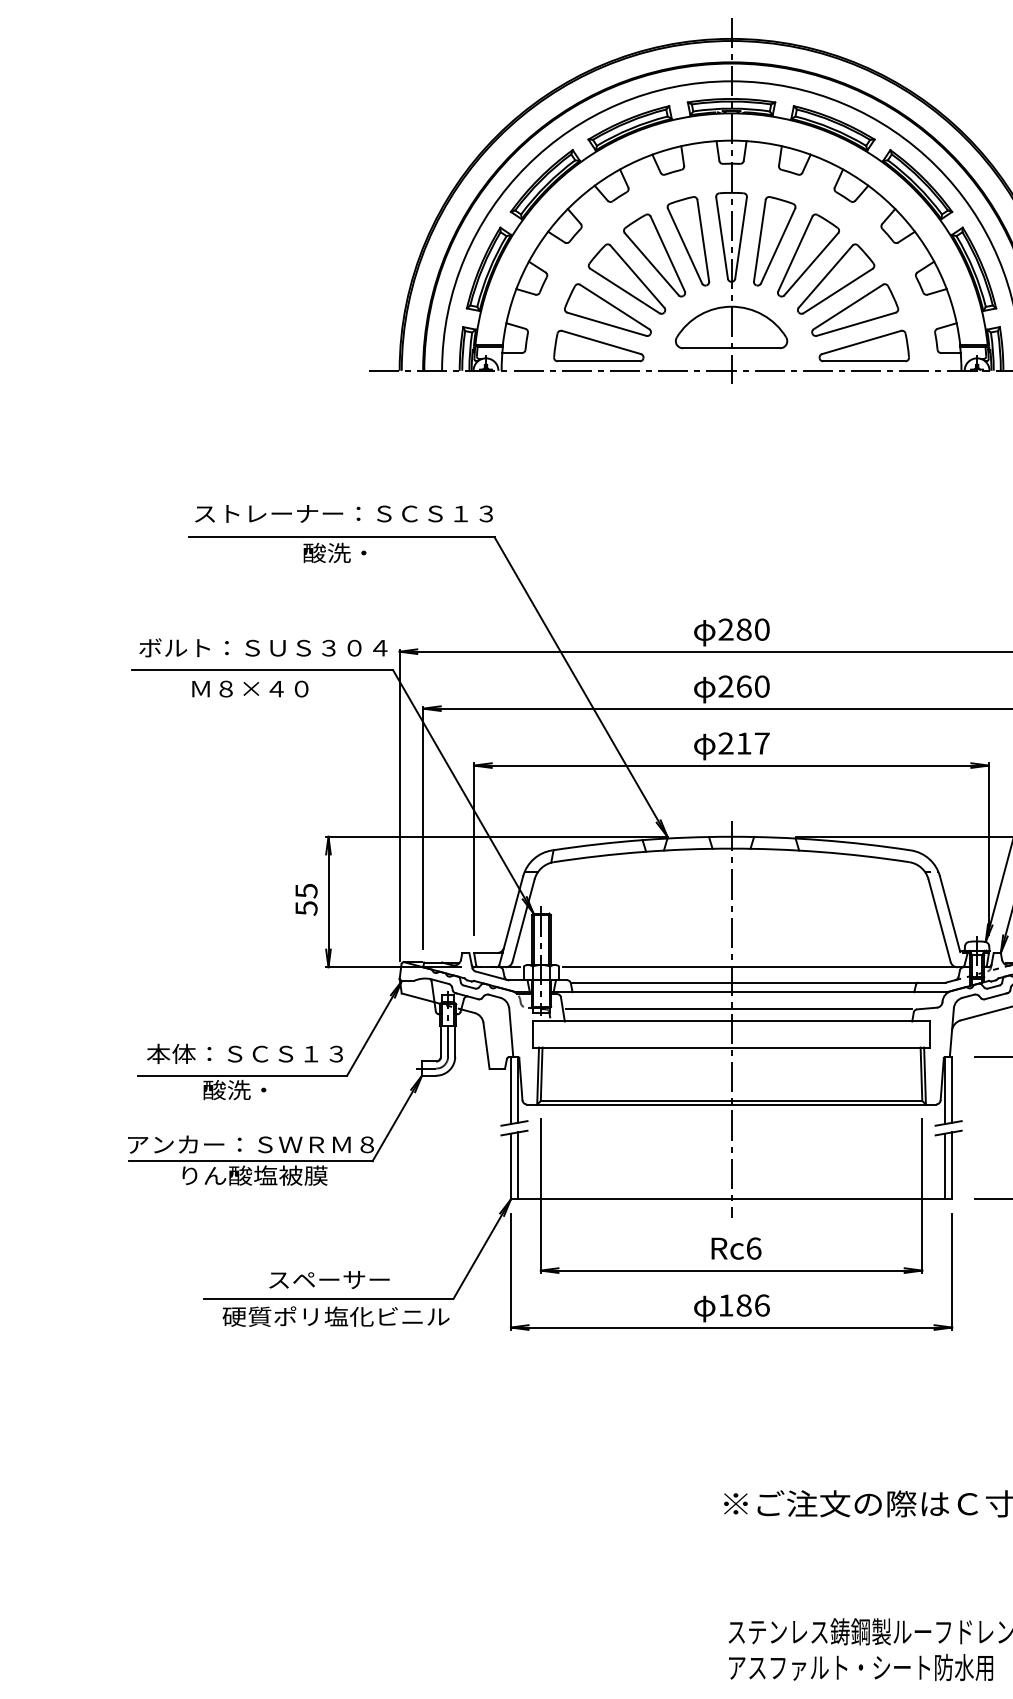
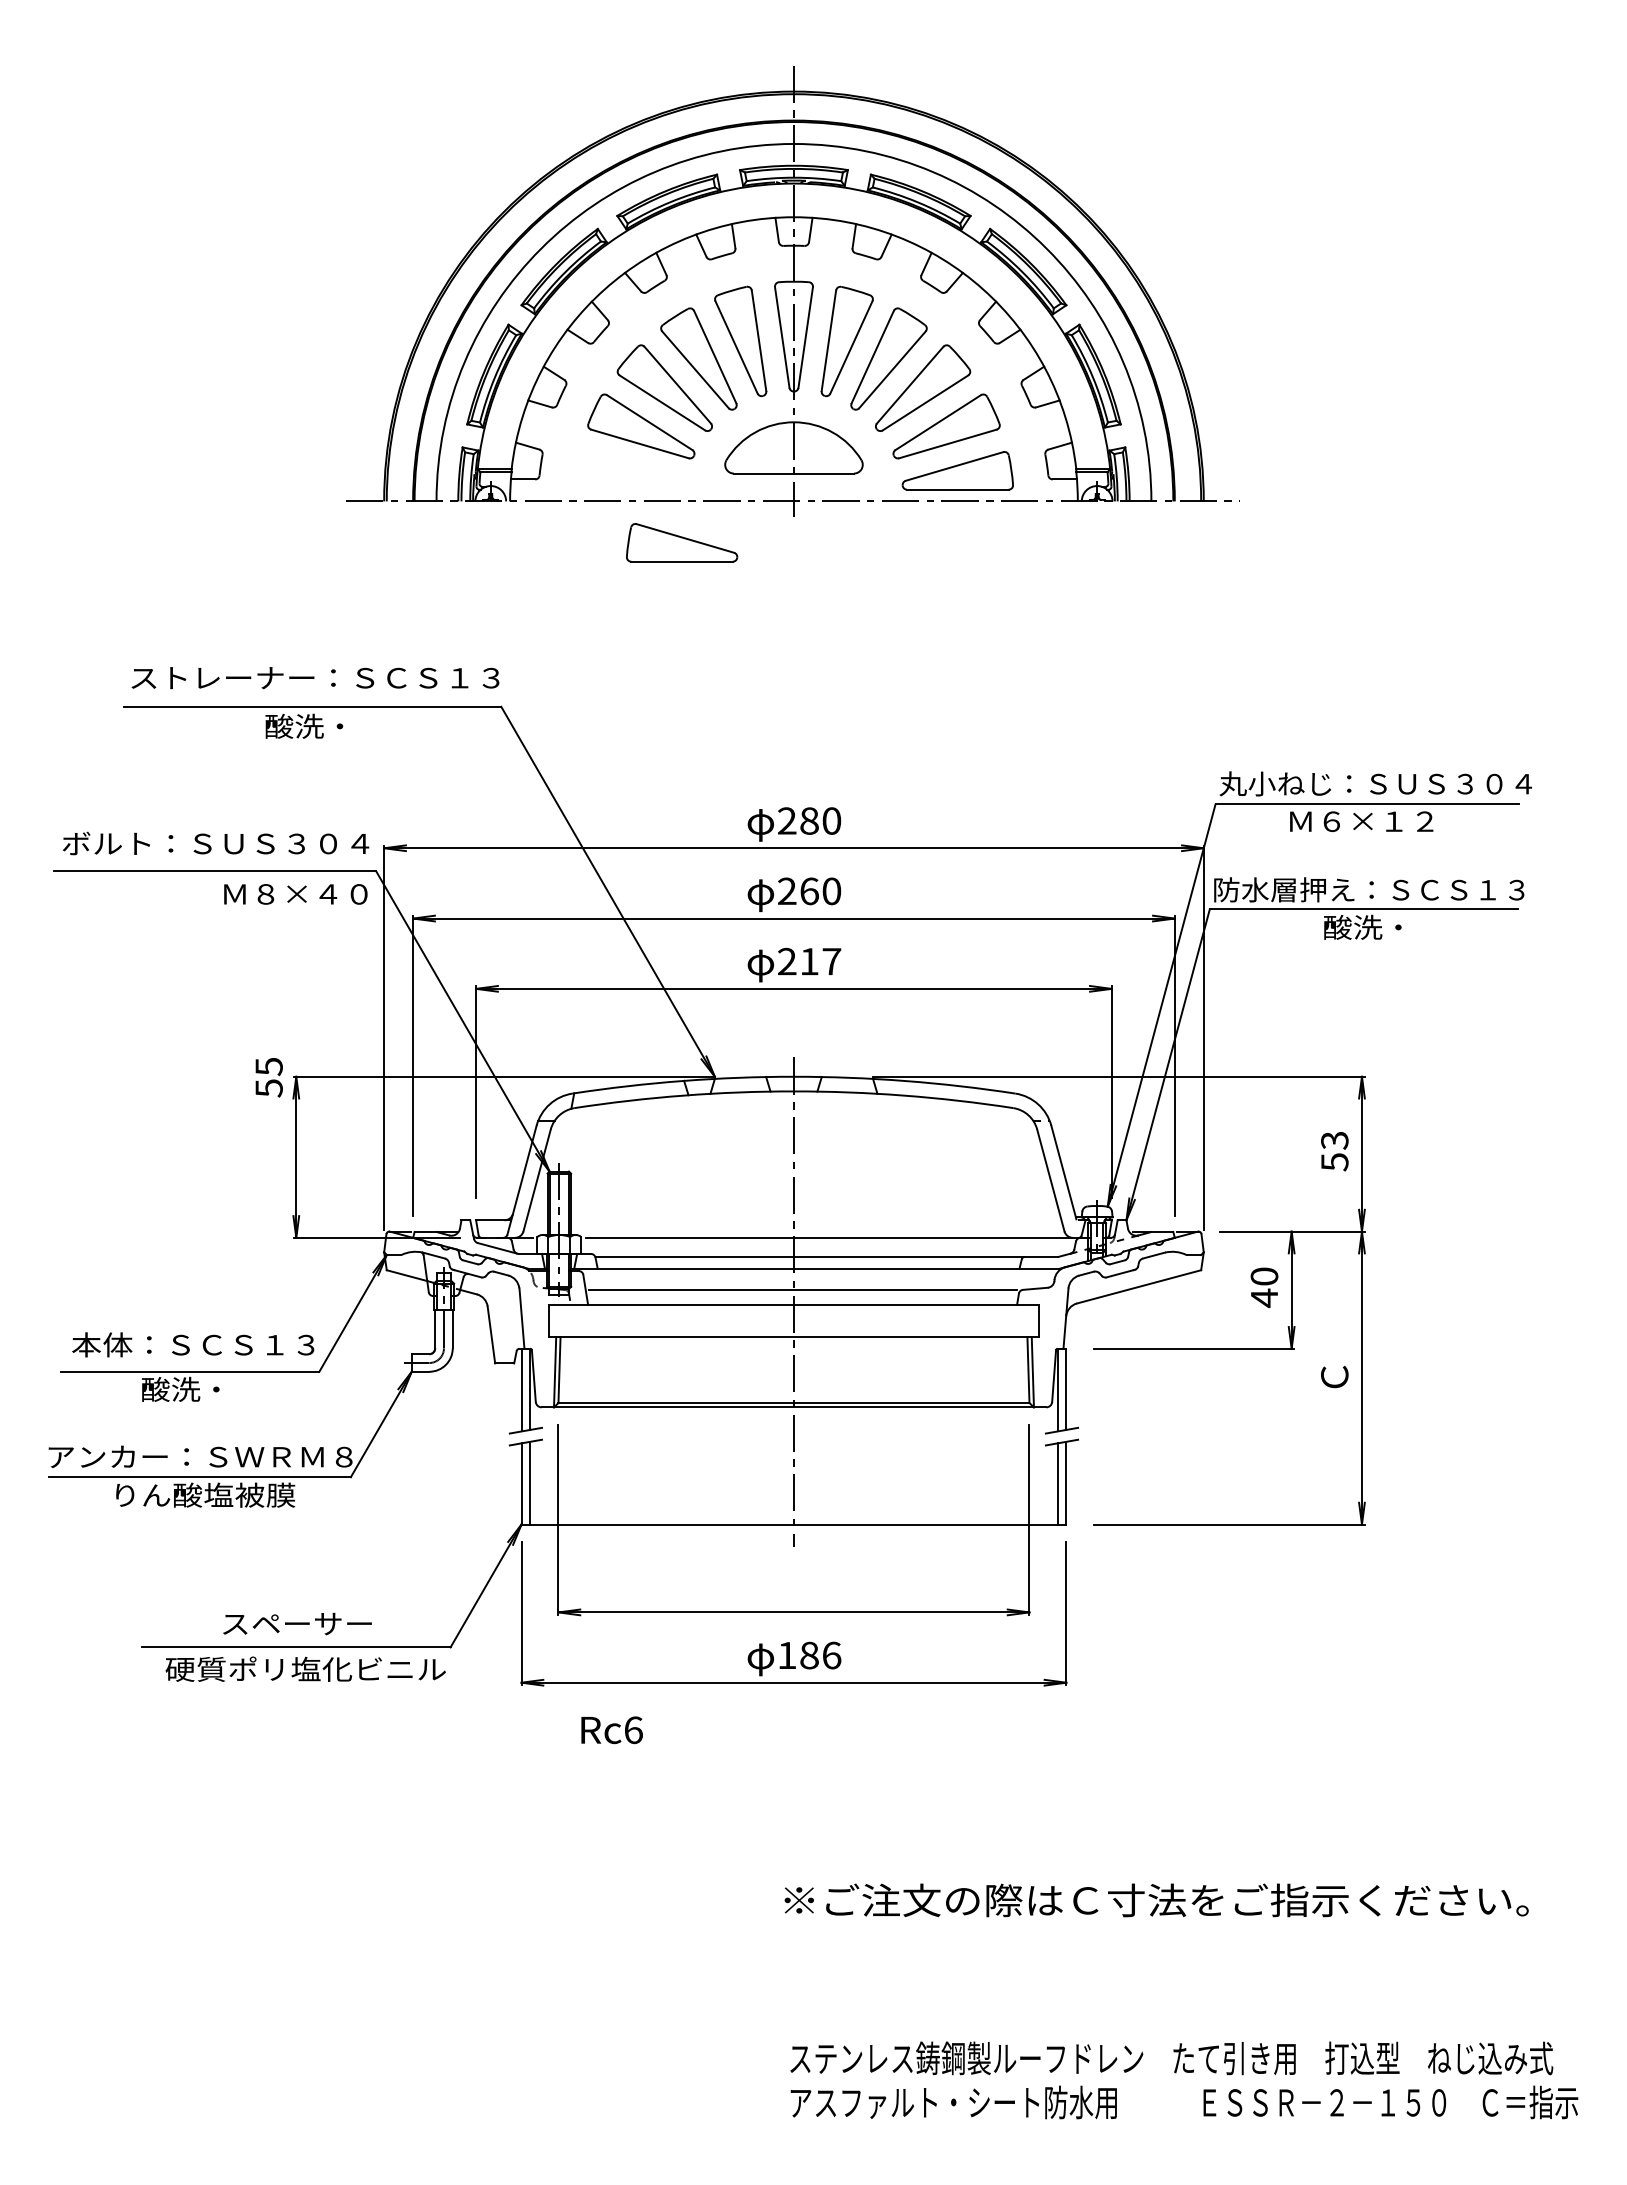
part: (599, 345) -> (682, 542), moved
text: (250, 689) -> (295, 894), moved
text: (305, 899) -> (268, 1077), moved
text: (736, 1248) -> (611, 1730), moved

